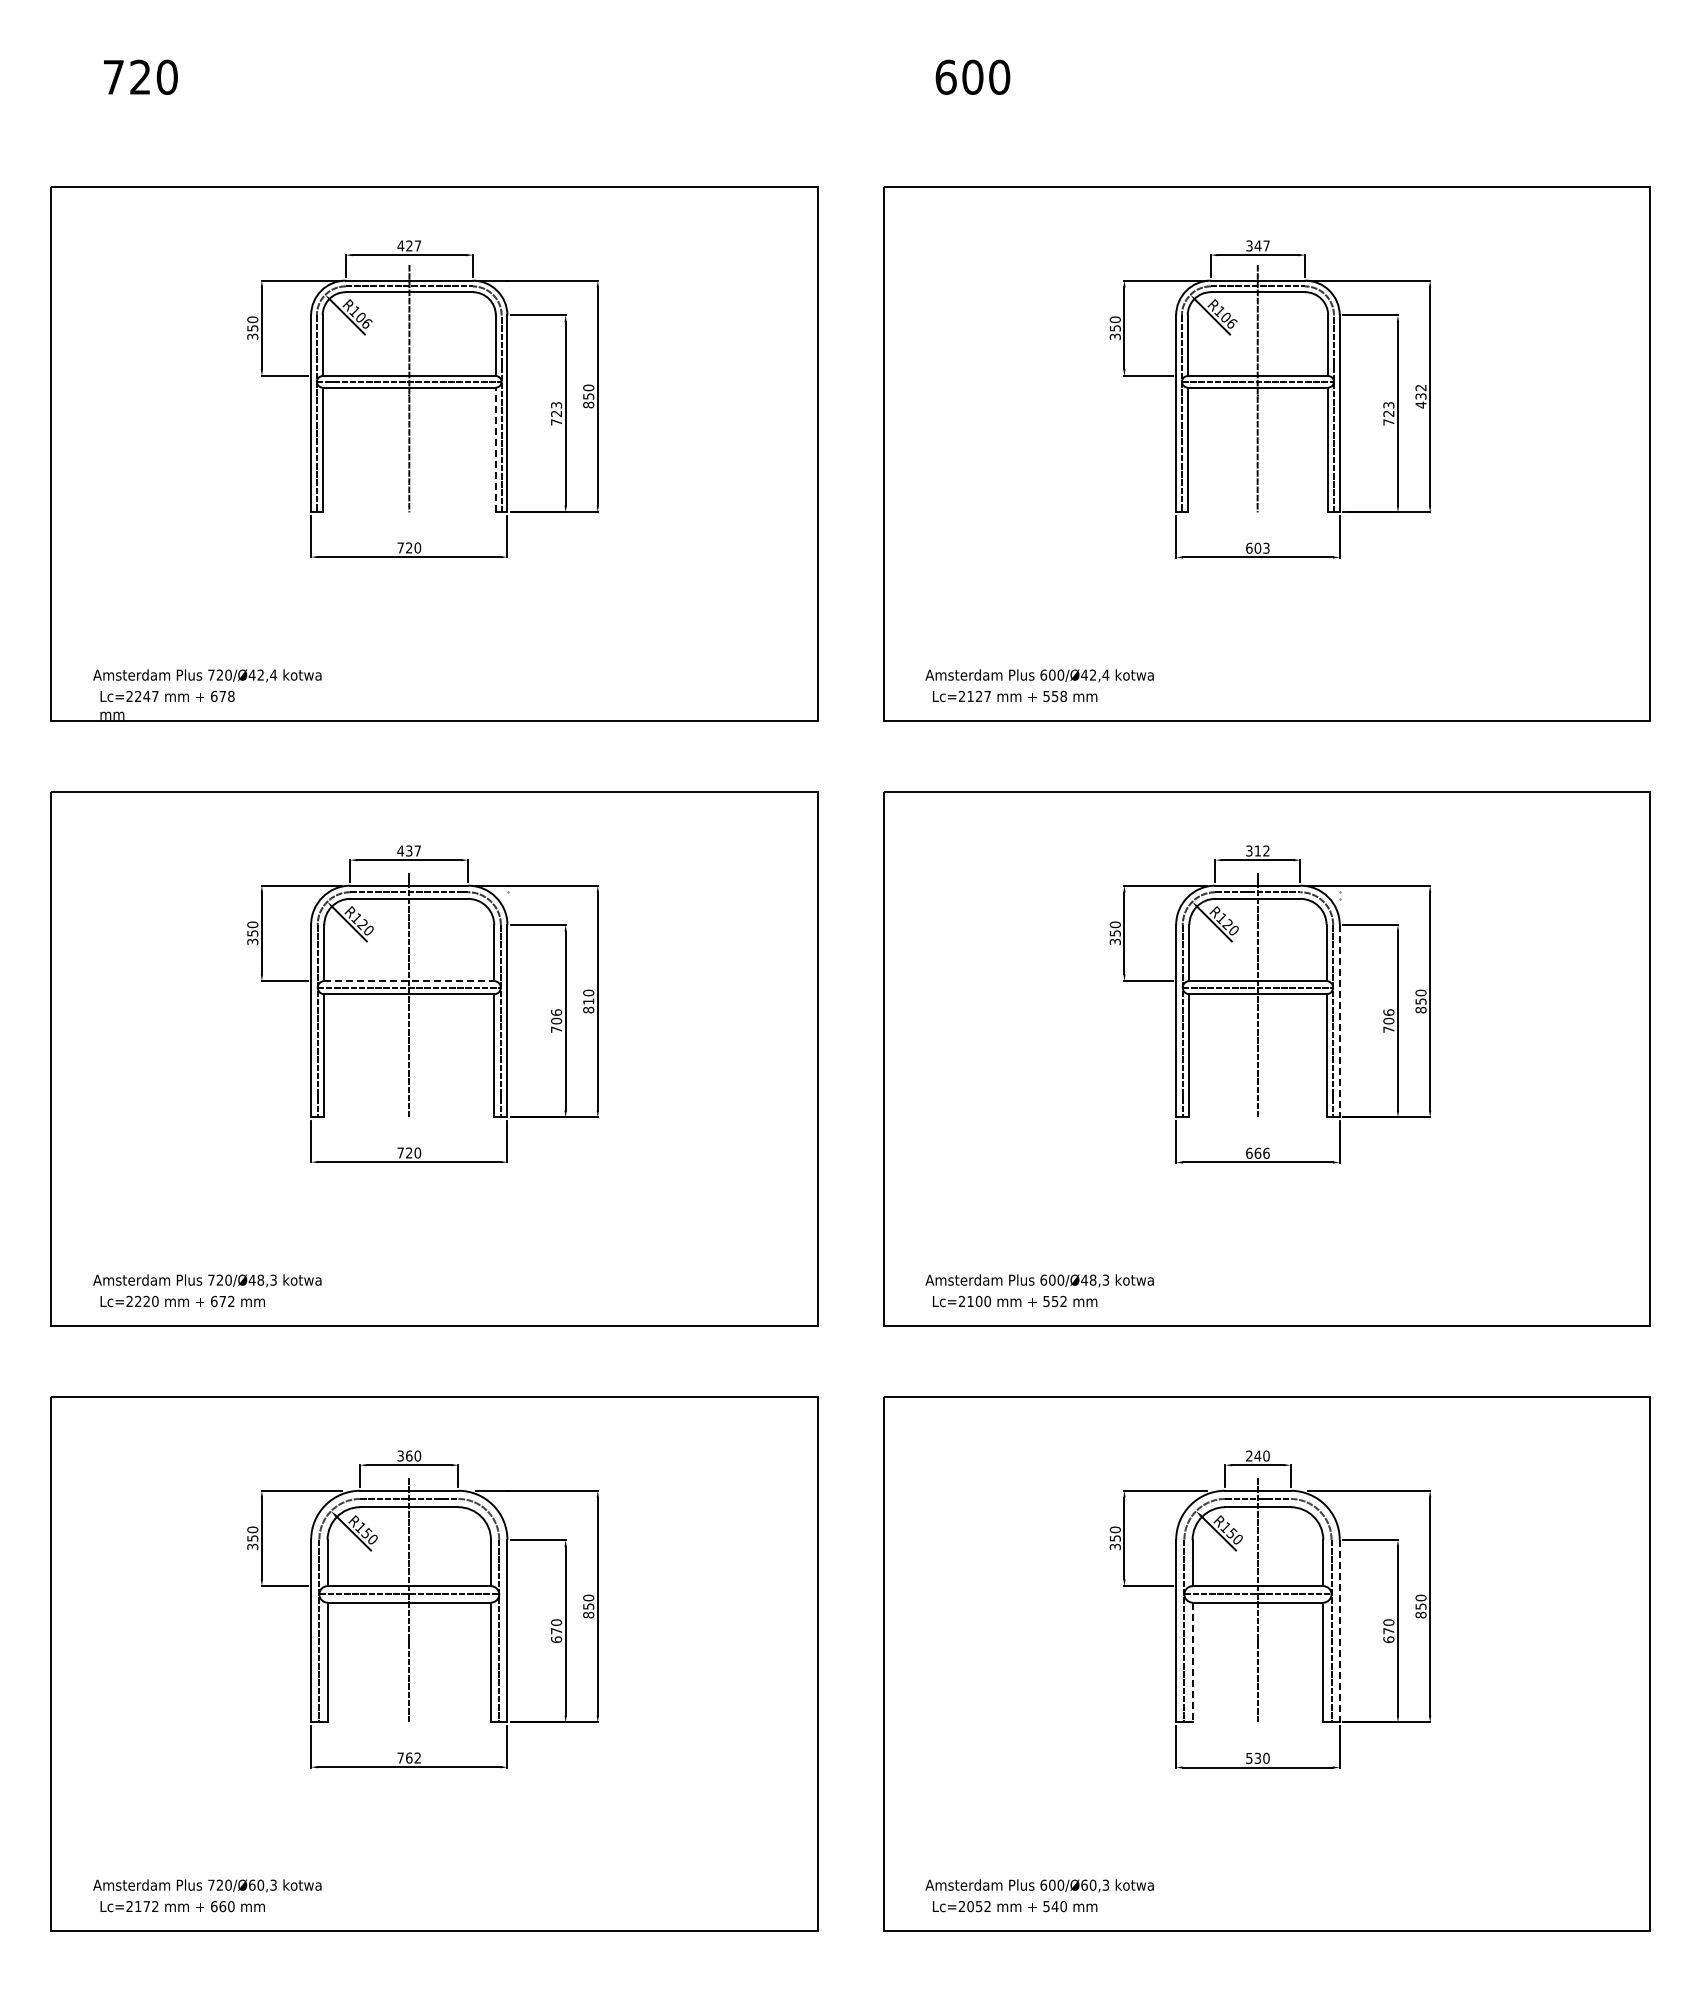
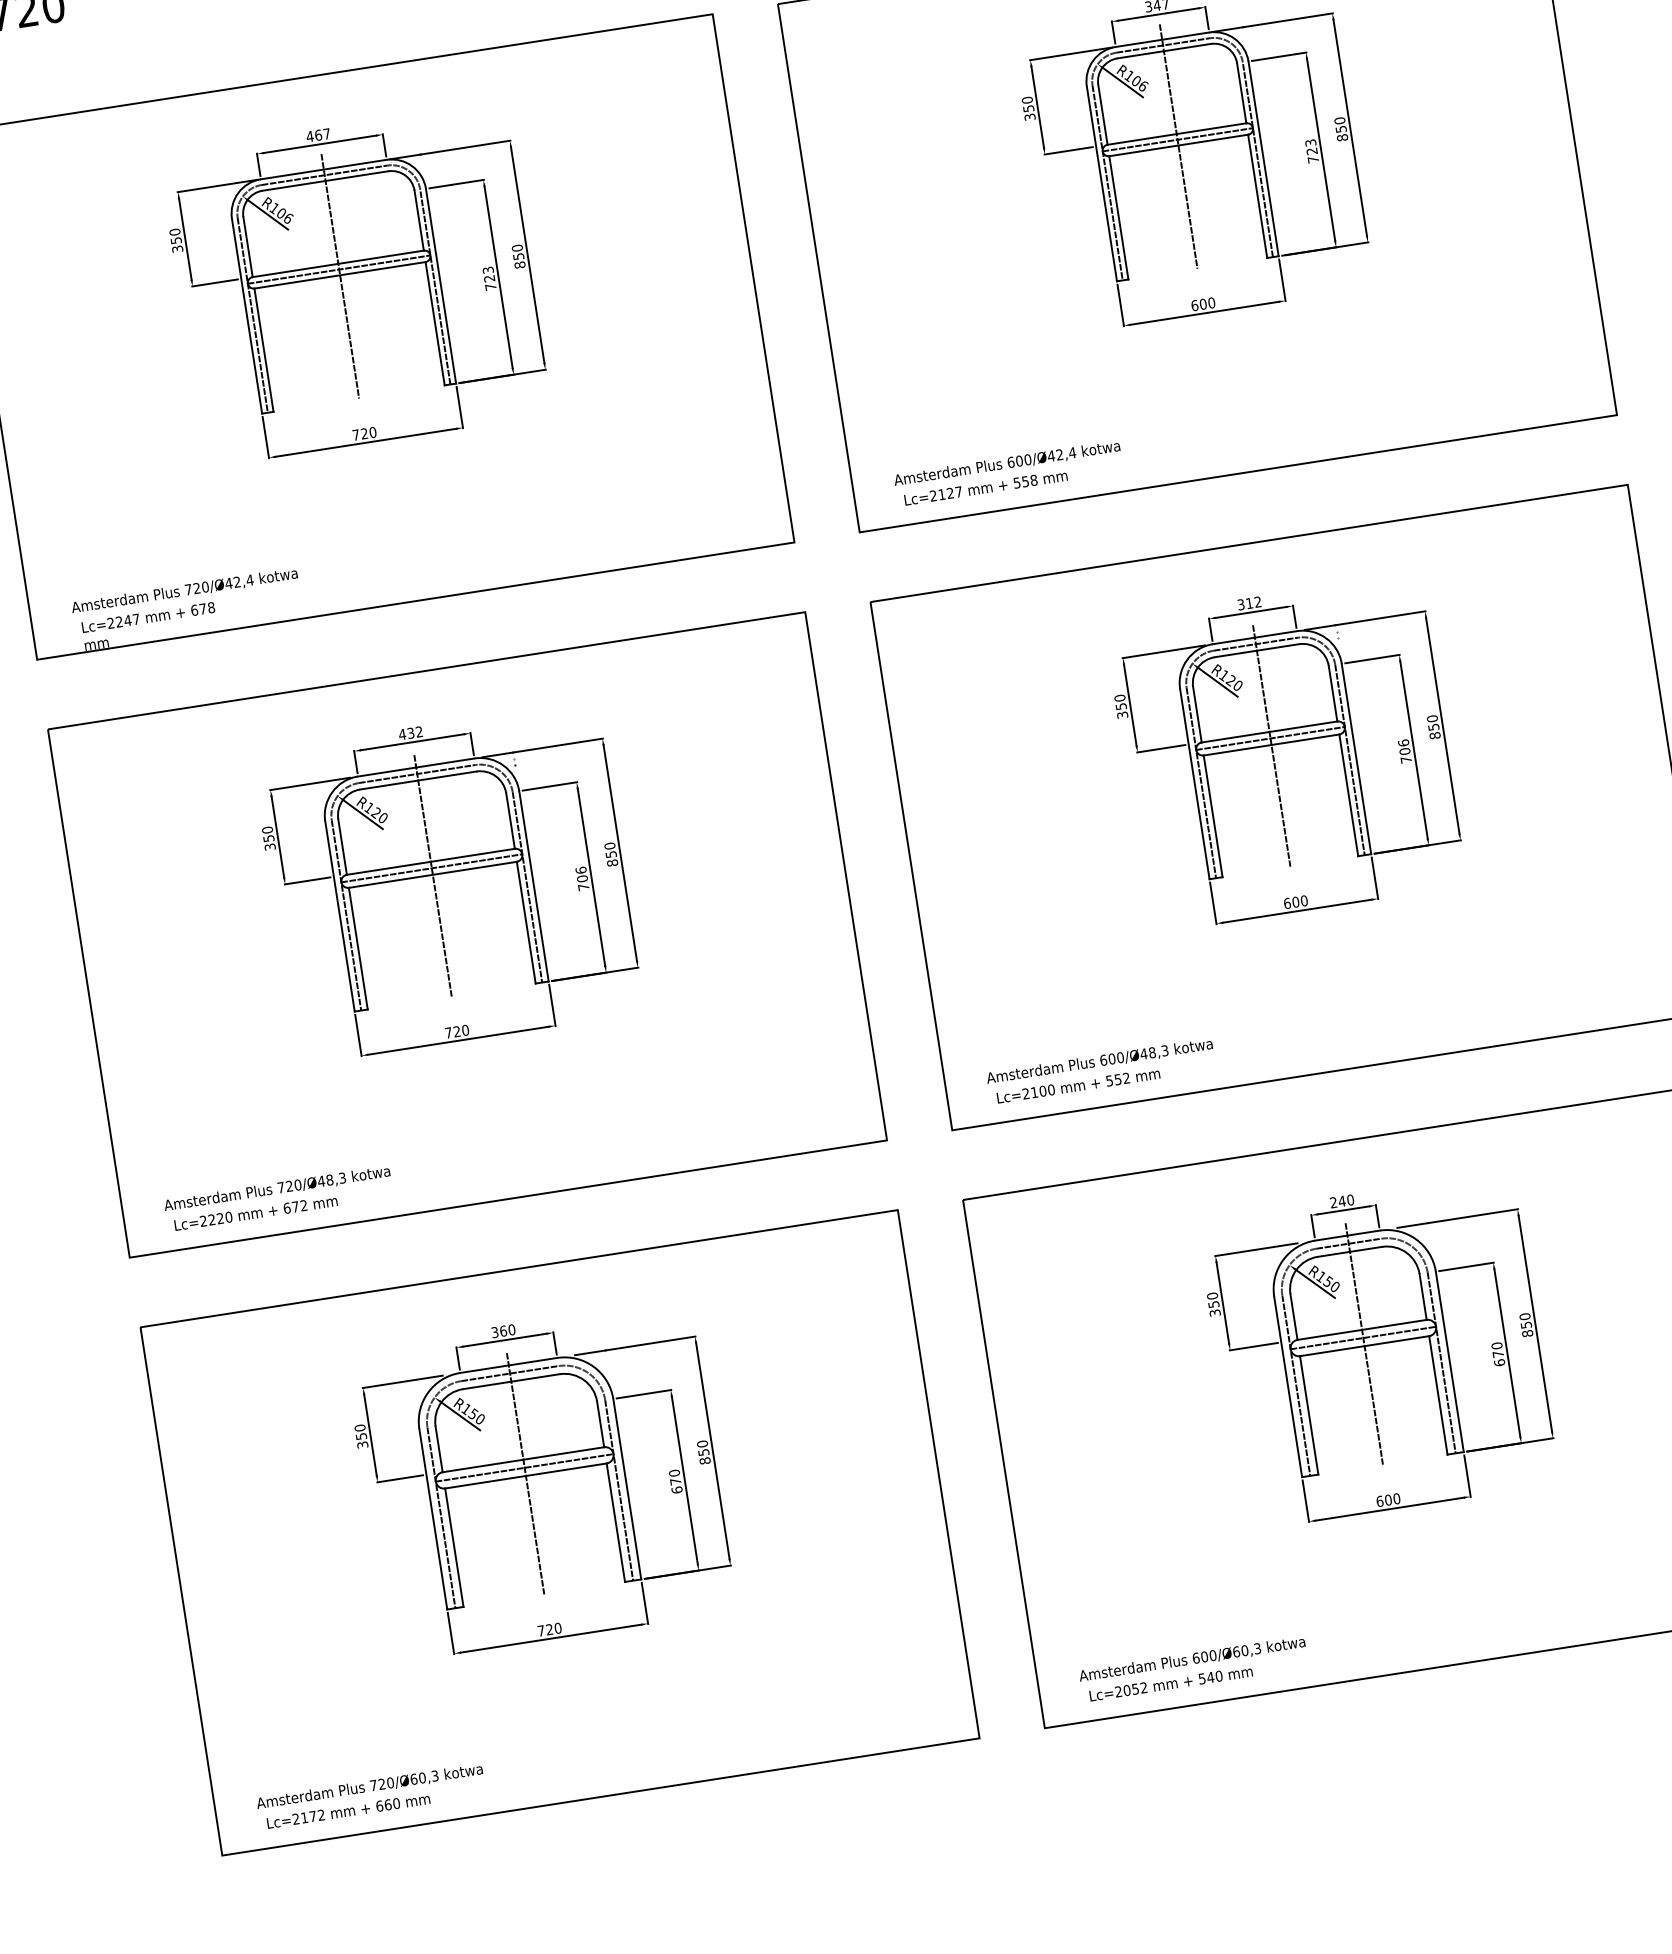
text: (409, 245) -> (318, 134), 427 -> 467
text: (1420, 396) -> (1340, 129), 432 -> 850
line: (495, 449) -> (434, 323), dashed -> solid
text: (1266, 547) -> (1211, 302), 603 -> 600
text: (417, 850) -> (418, 731), 437 -> 432
line: (409, 981) -> (431, 862), dashed -> solid
text: (588, 1001) -> (611, 854), 810 -> 850
line: (1339, 1021) -> (1356, 759), dashed -> solid
text: (1261, 1152) -> (1299, 900), 666 -> 600
line: (1339, 1631) -> (1449, 1362), dashed -> solid
line: (1192, 1662) -> (1309, 1415), dashed -> solid
text: (413, 1757) -> (553, 1628), 762 -> 720
text: (1253, 1757) -> (1383, 1499), 530 -> 600

